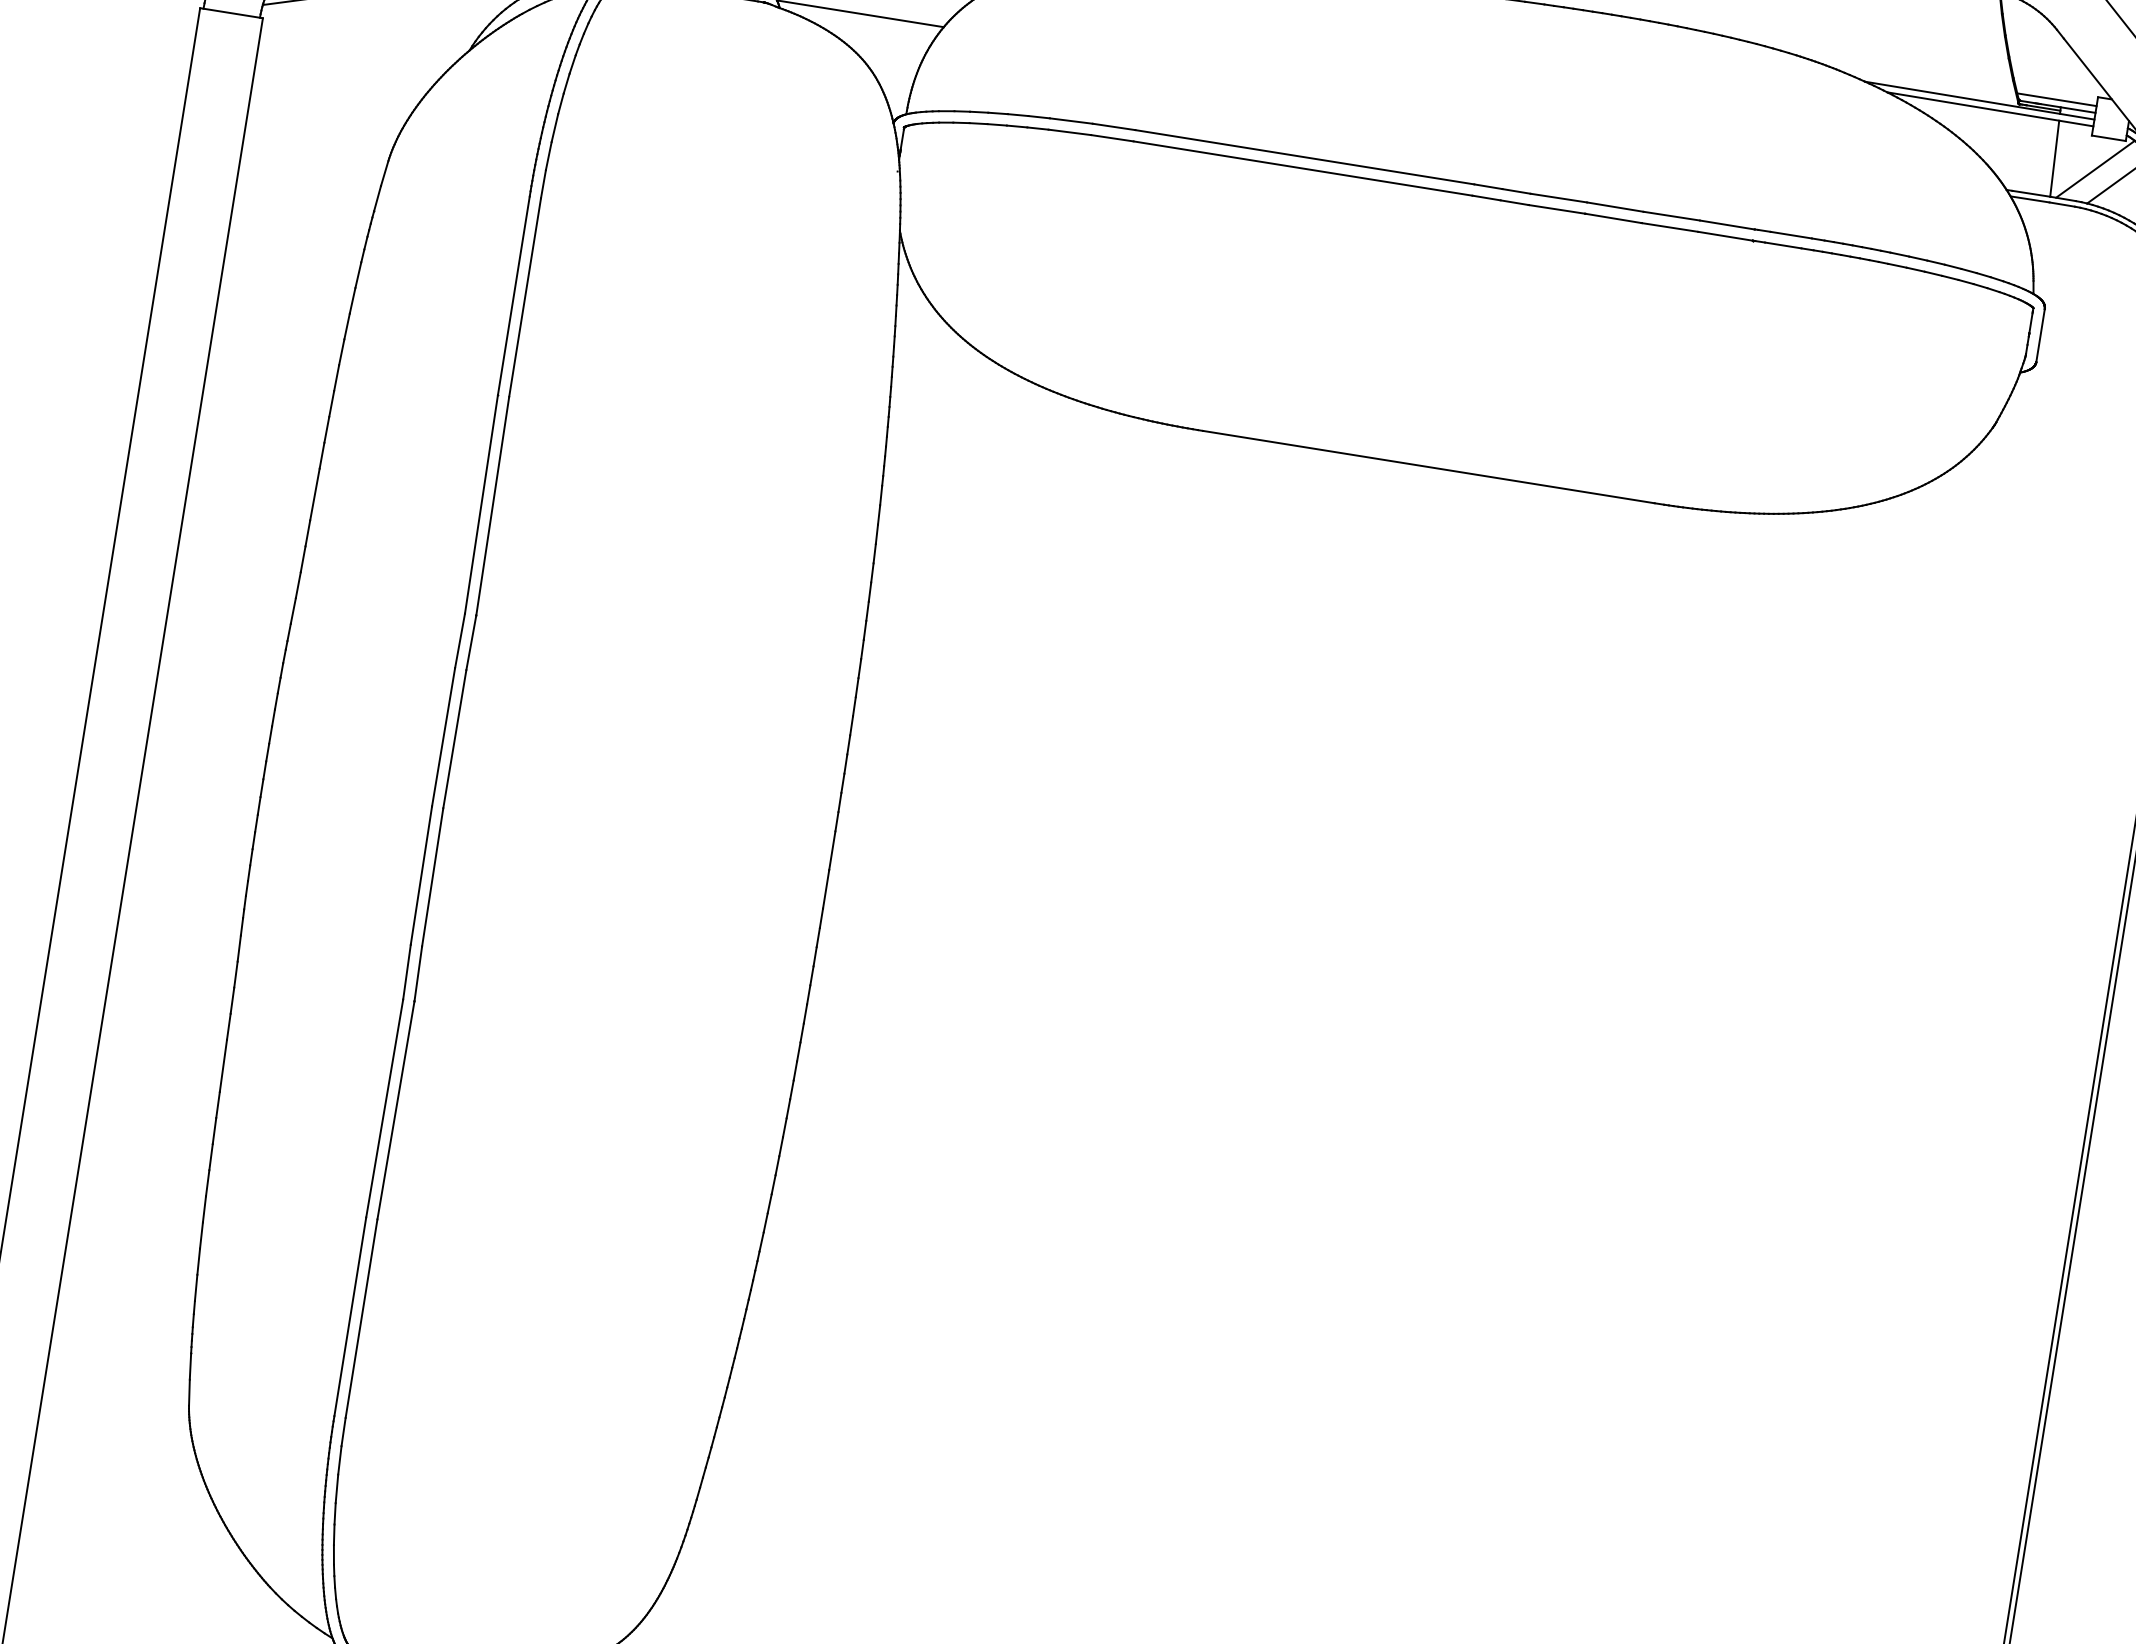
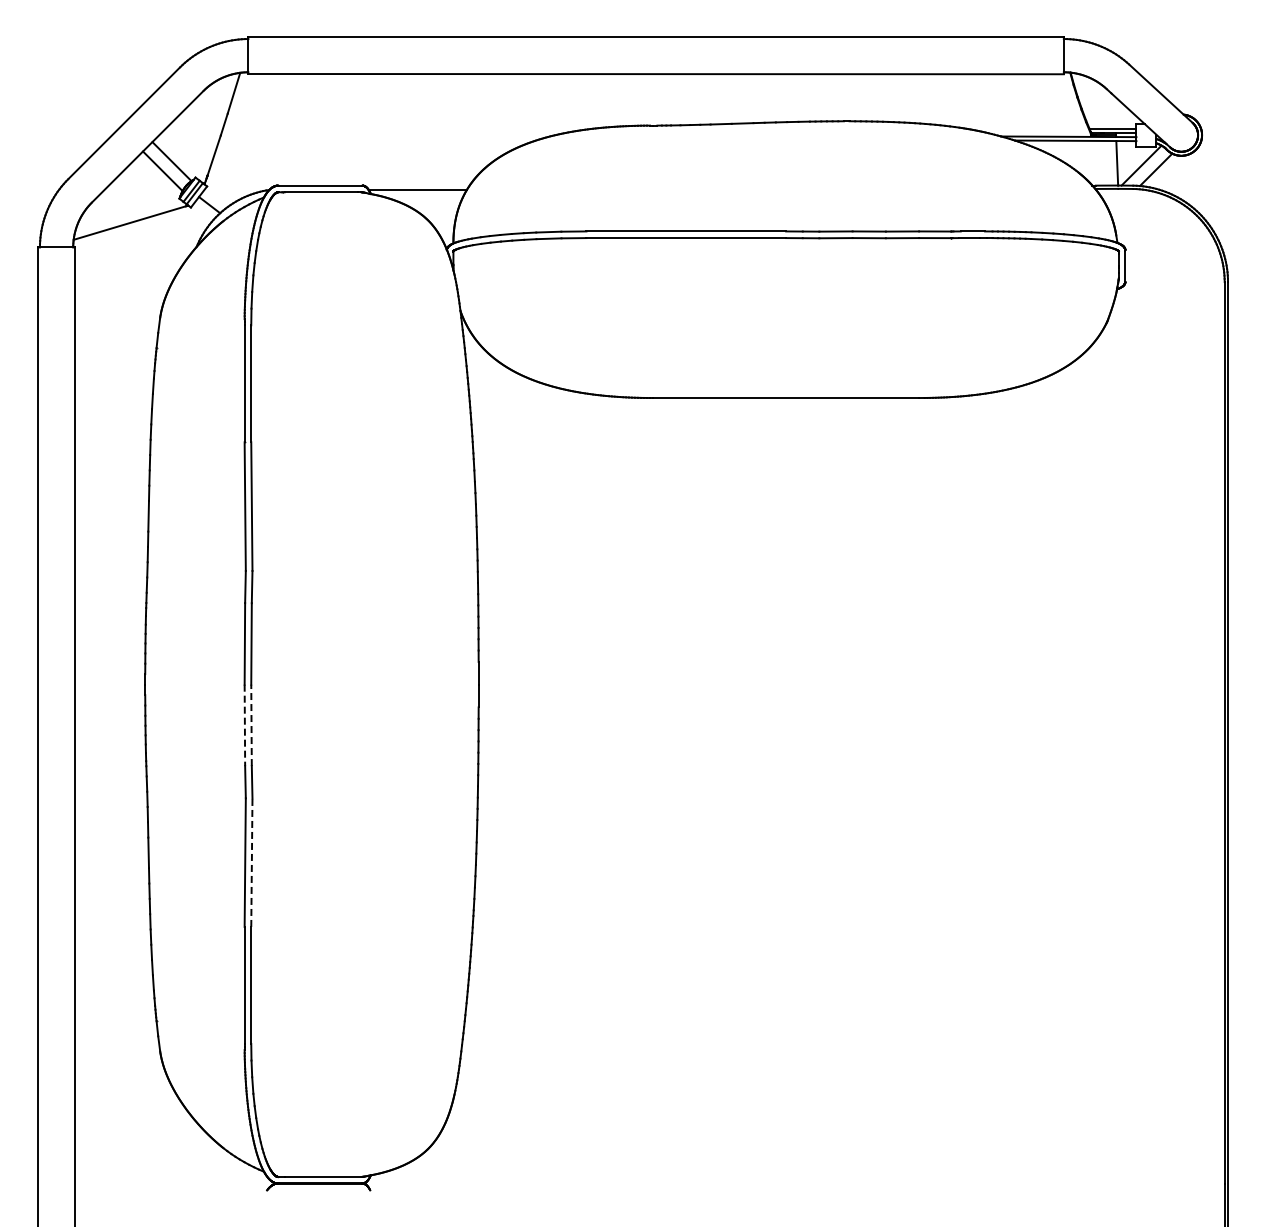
line: (420, 875) -> (244, 725), solid -> dashed
line: (432, 877) -> (251, 725), solid -> dashed
line: (395, 1110) -> (251, 862), solid -> dashed

